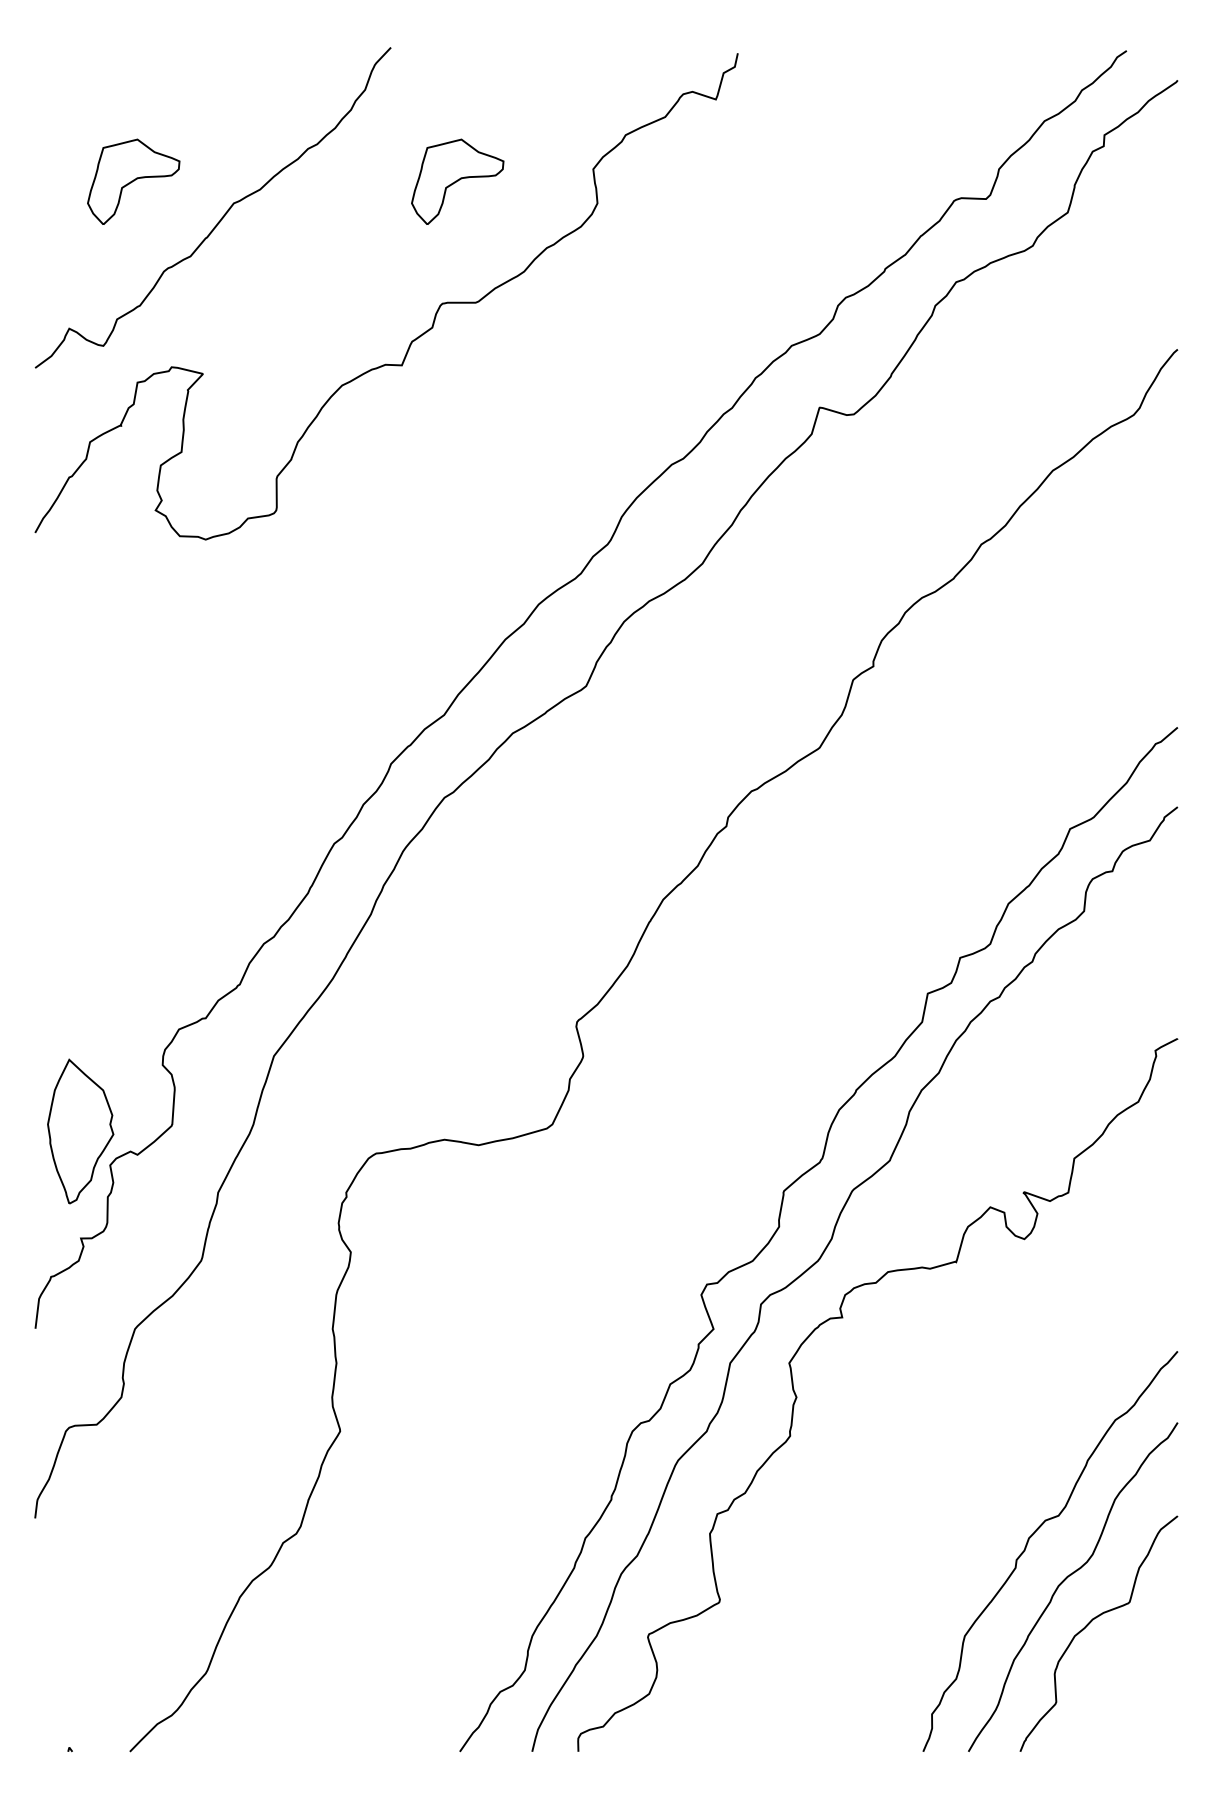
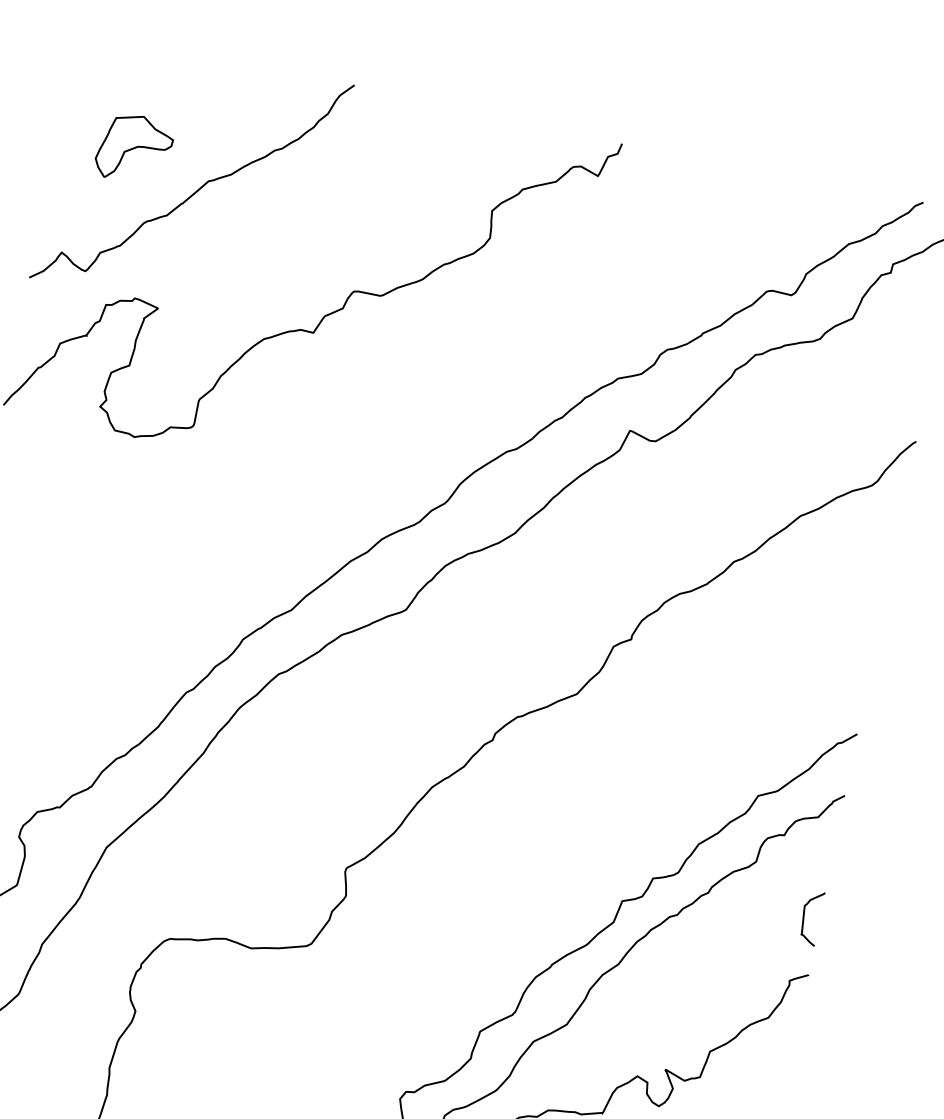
part: (457, 181) -> (385, 199), removed
curve: (1157, 967) -> (804, 916), added

